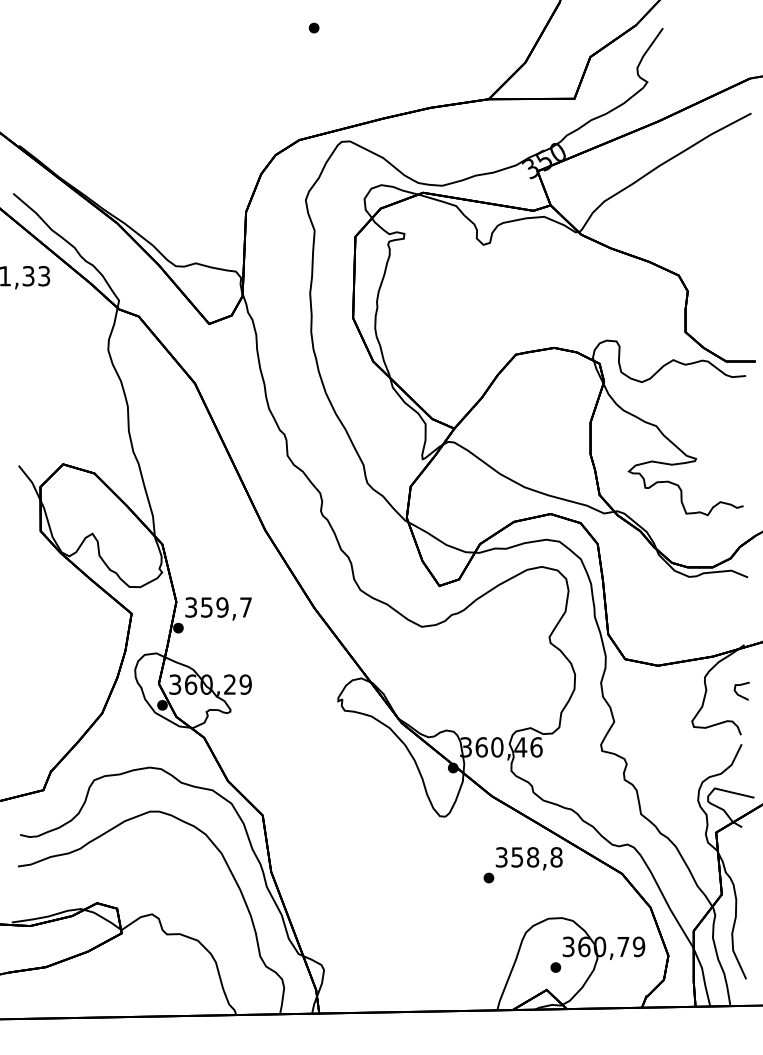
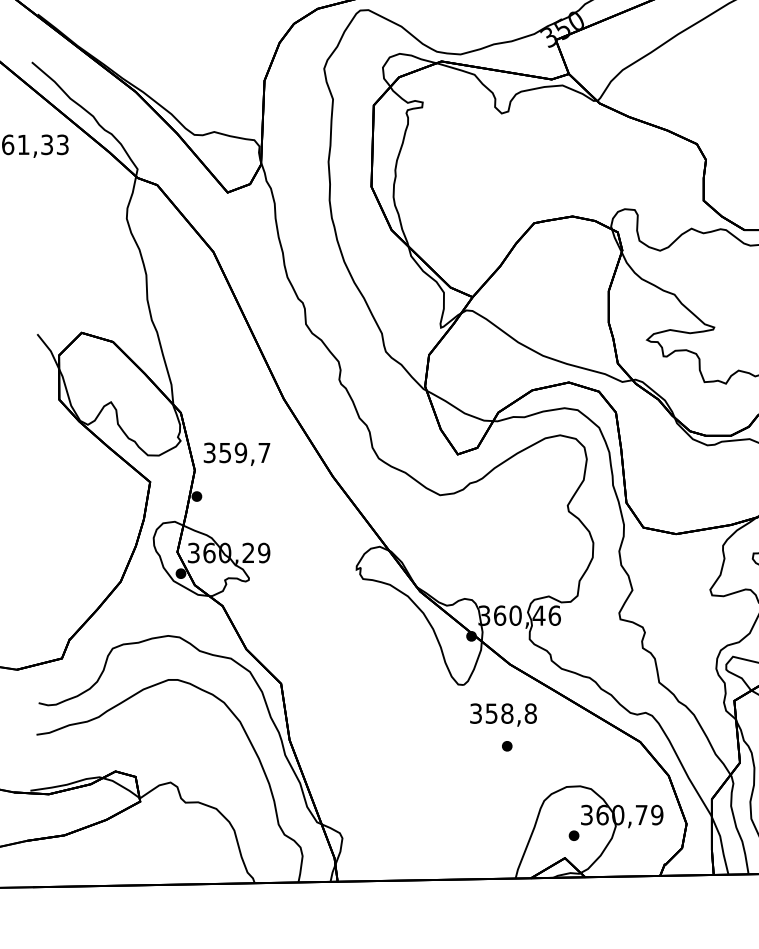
text: (218, 608) -> (236, 453), moved
text: (528, 858) -> (502, 714), moved

